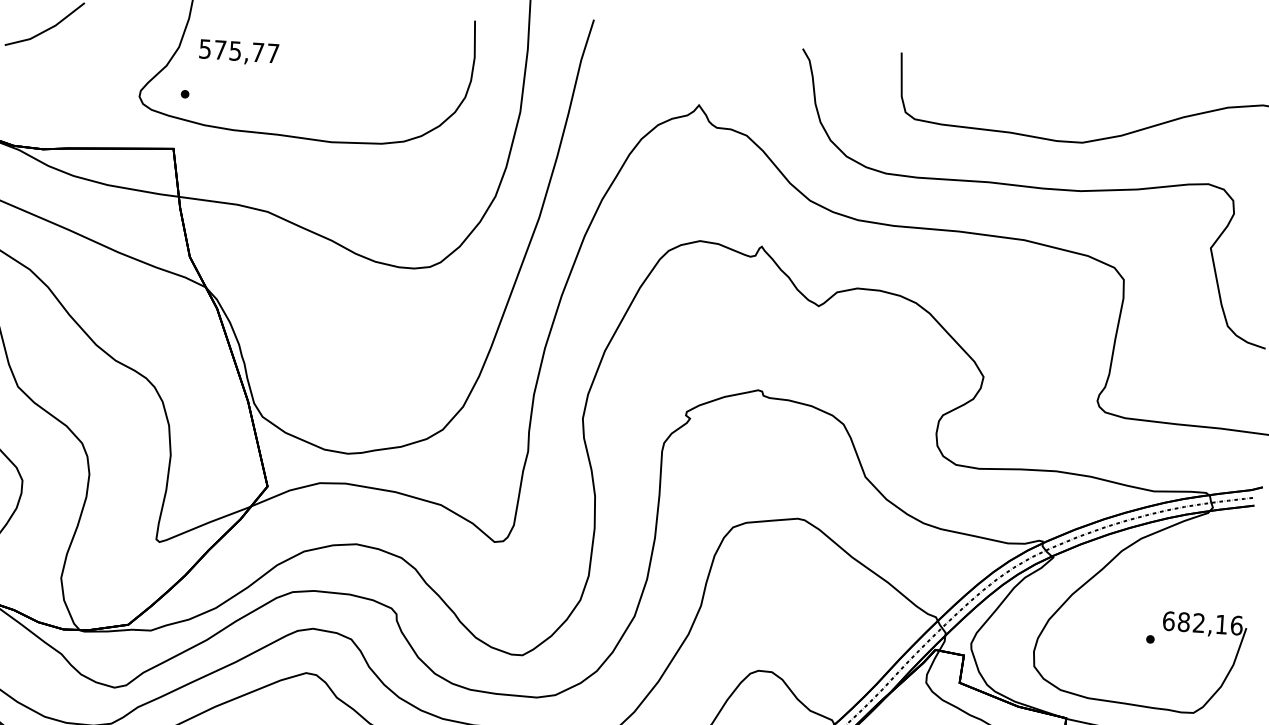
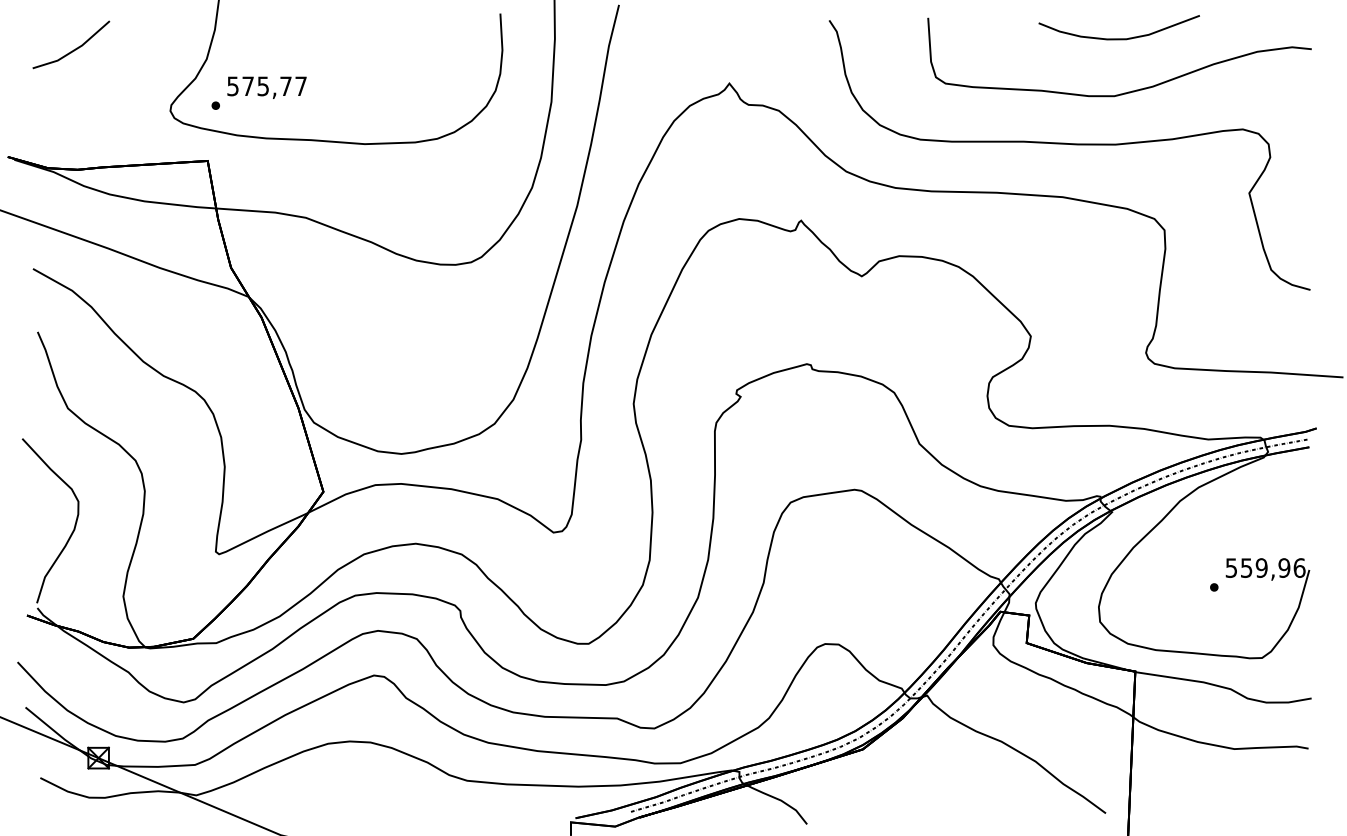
text: (238, 52) -> (266, 87), moved
curve: (1090, 85) -> (1118, 38), added
text: (1194, 622) -> (1257, 567), 682,16 -> 559,96

